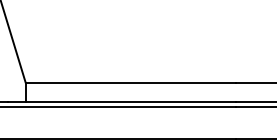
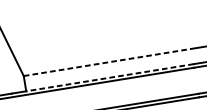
line: (131, 82) -> (107, 62), solid -> dashed
line: (130, 102) -> (109, 78), solid -> dashed

